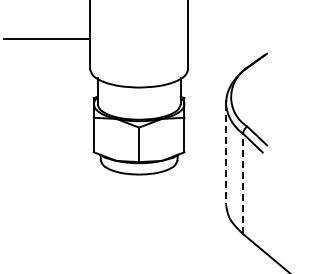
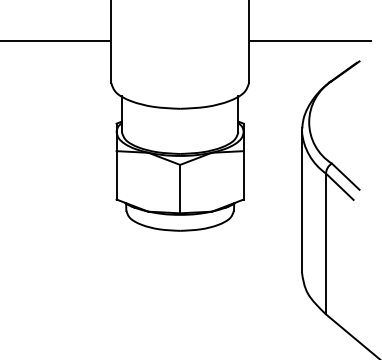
line: (231, 38) -> (309, 39), added
line: (226, 154) -> (302, 202), dashed -> solid
line: (243, 183) -> (326, 243), dashed -> solid

